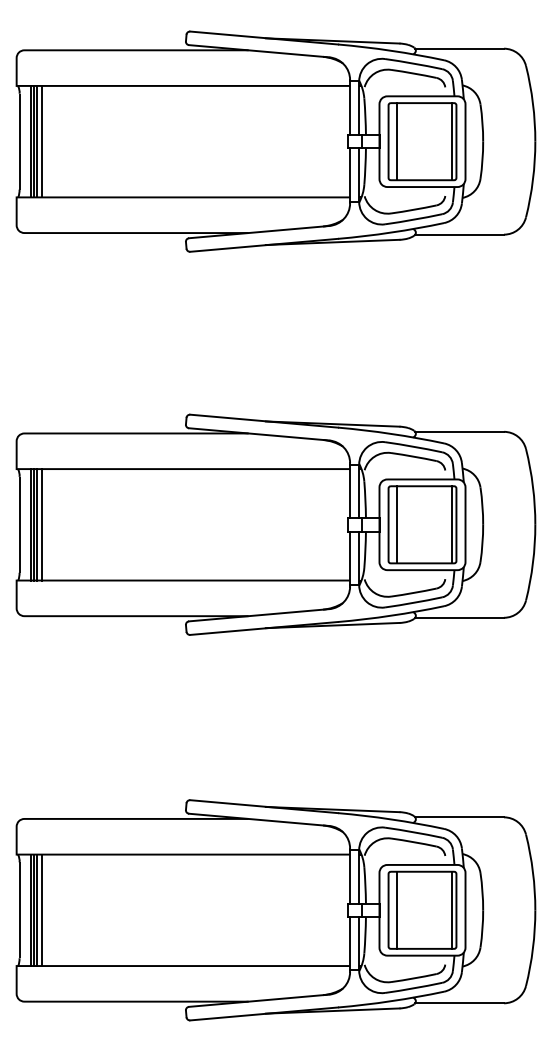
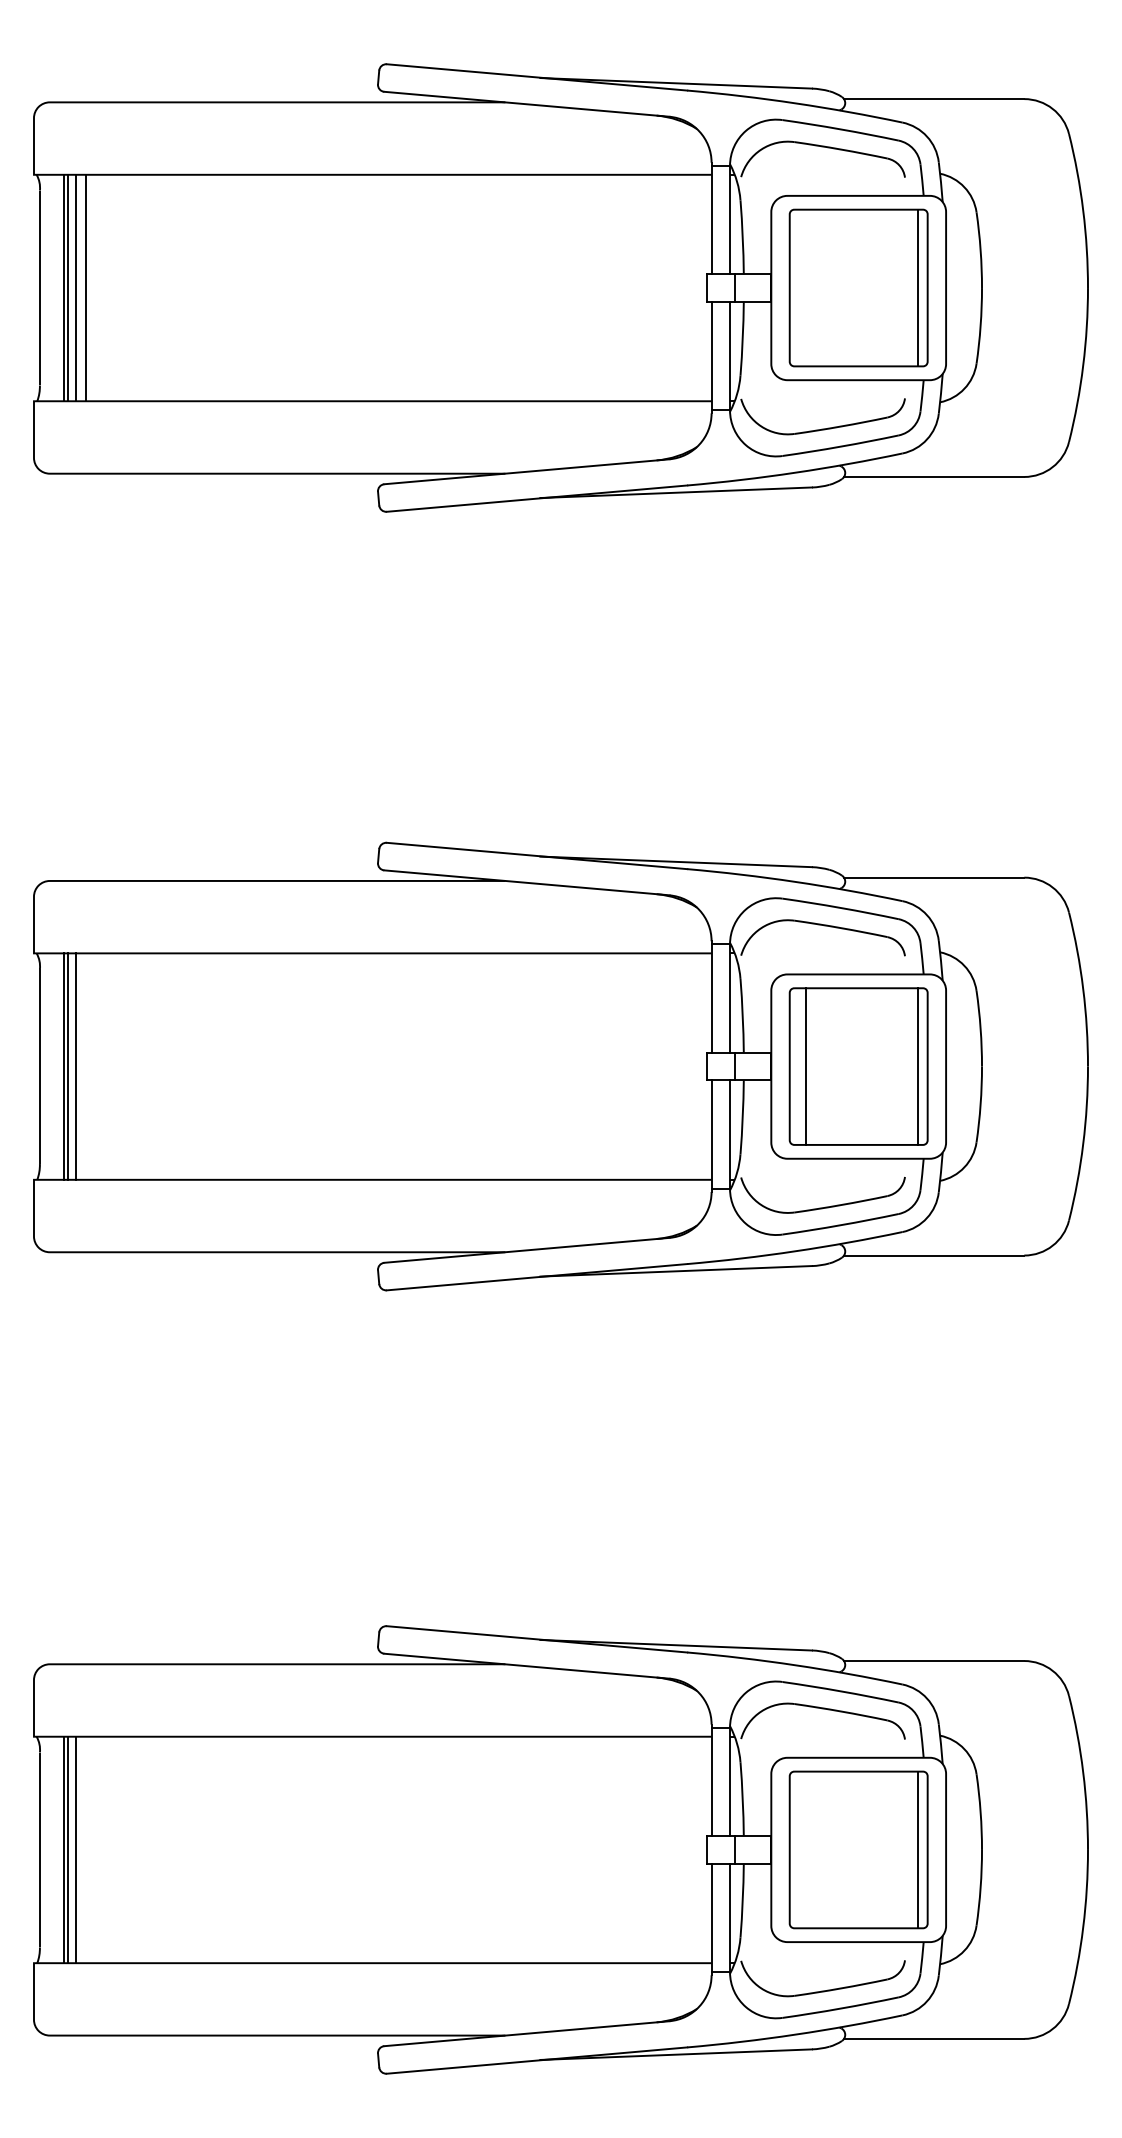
line: (396, 141) -> (805, 287), removed
line: (42, 524) -> (86, 1065), removed
line: (396, 909) -> (805, 1848), removed
line: (42, 910) -> (86, 1850), removed

